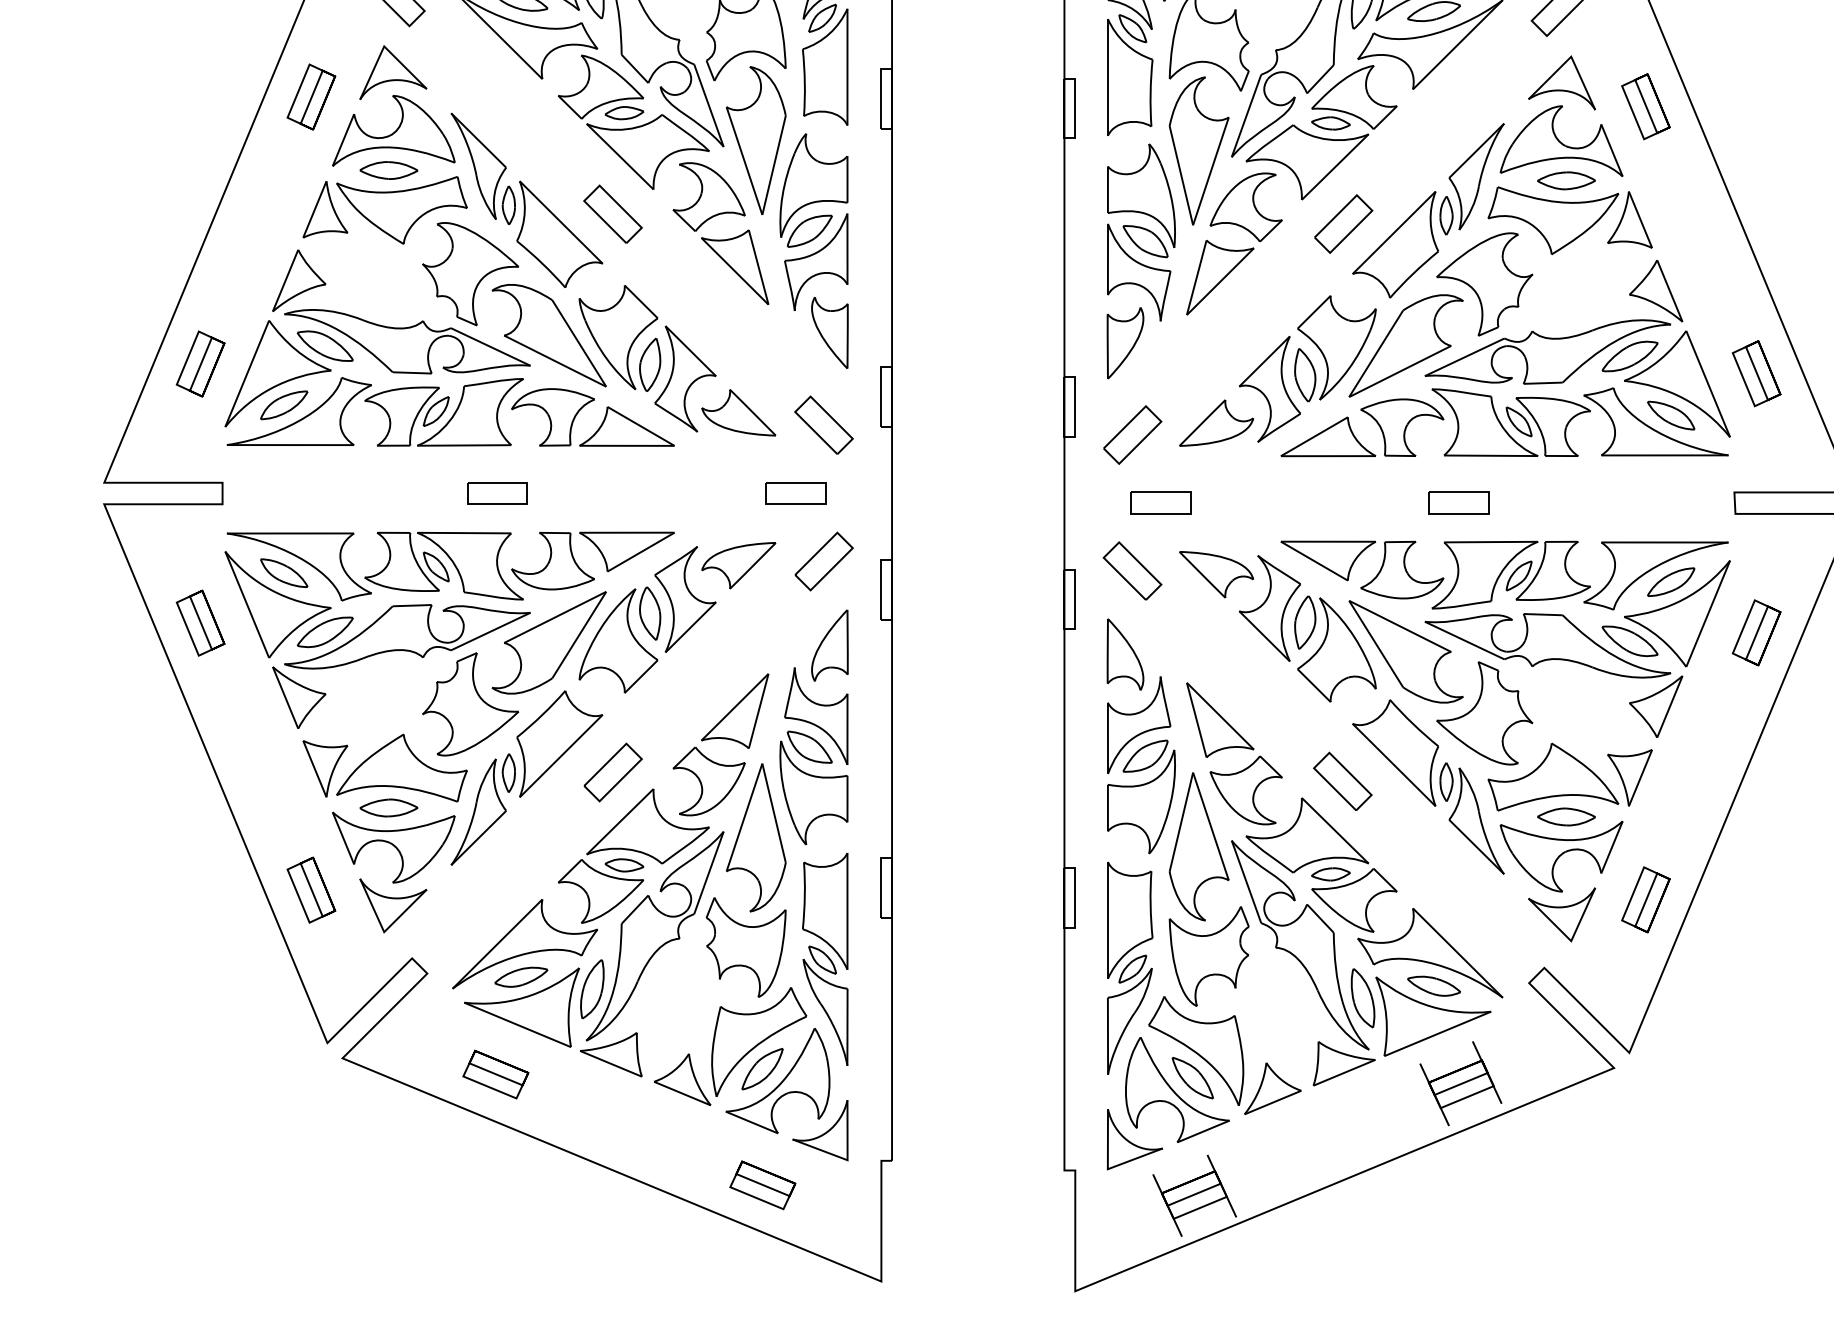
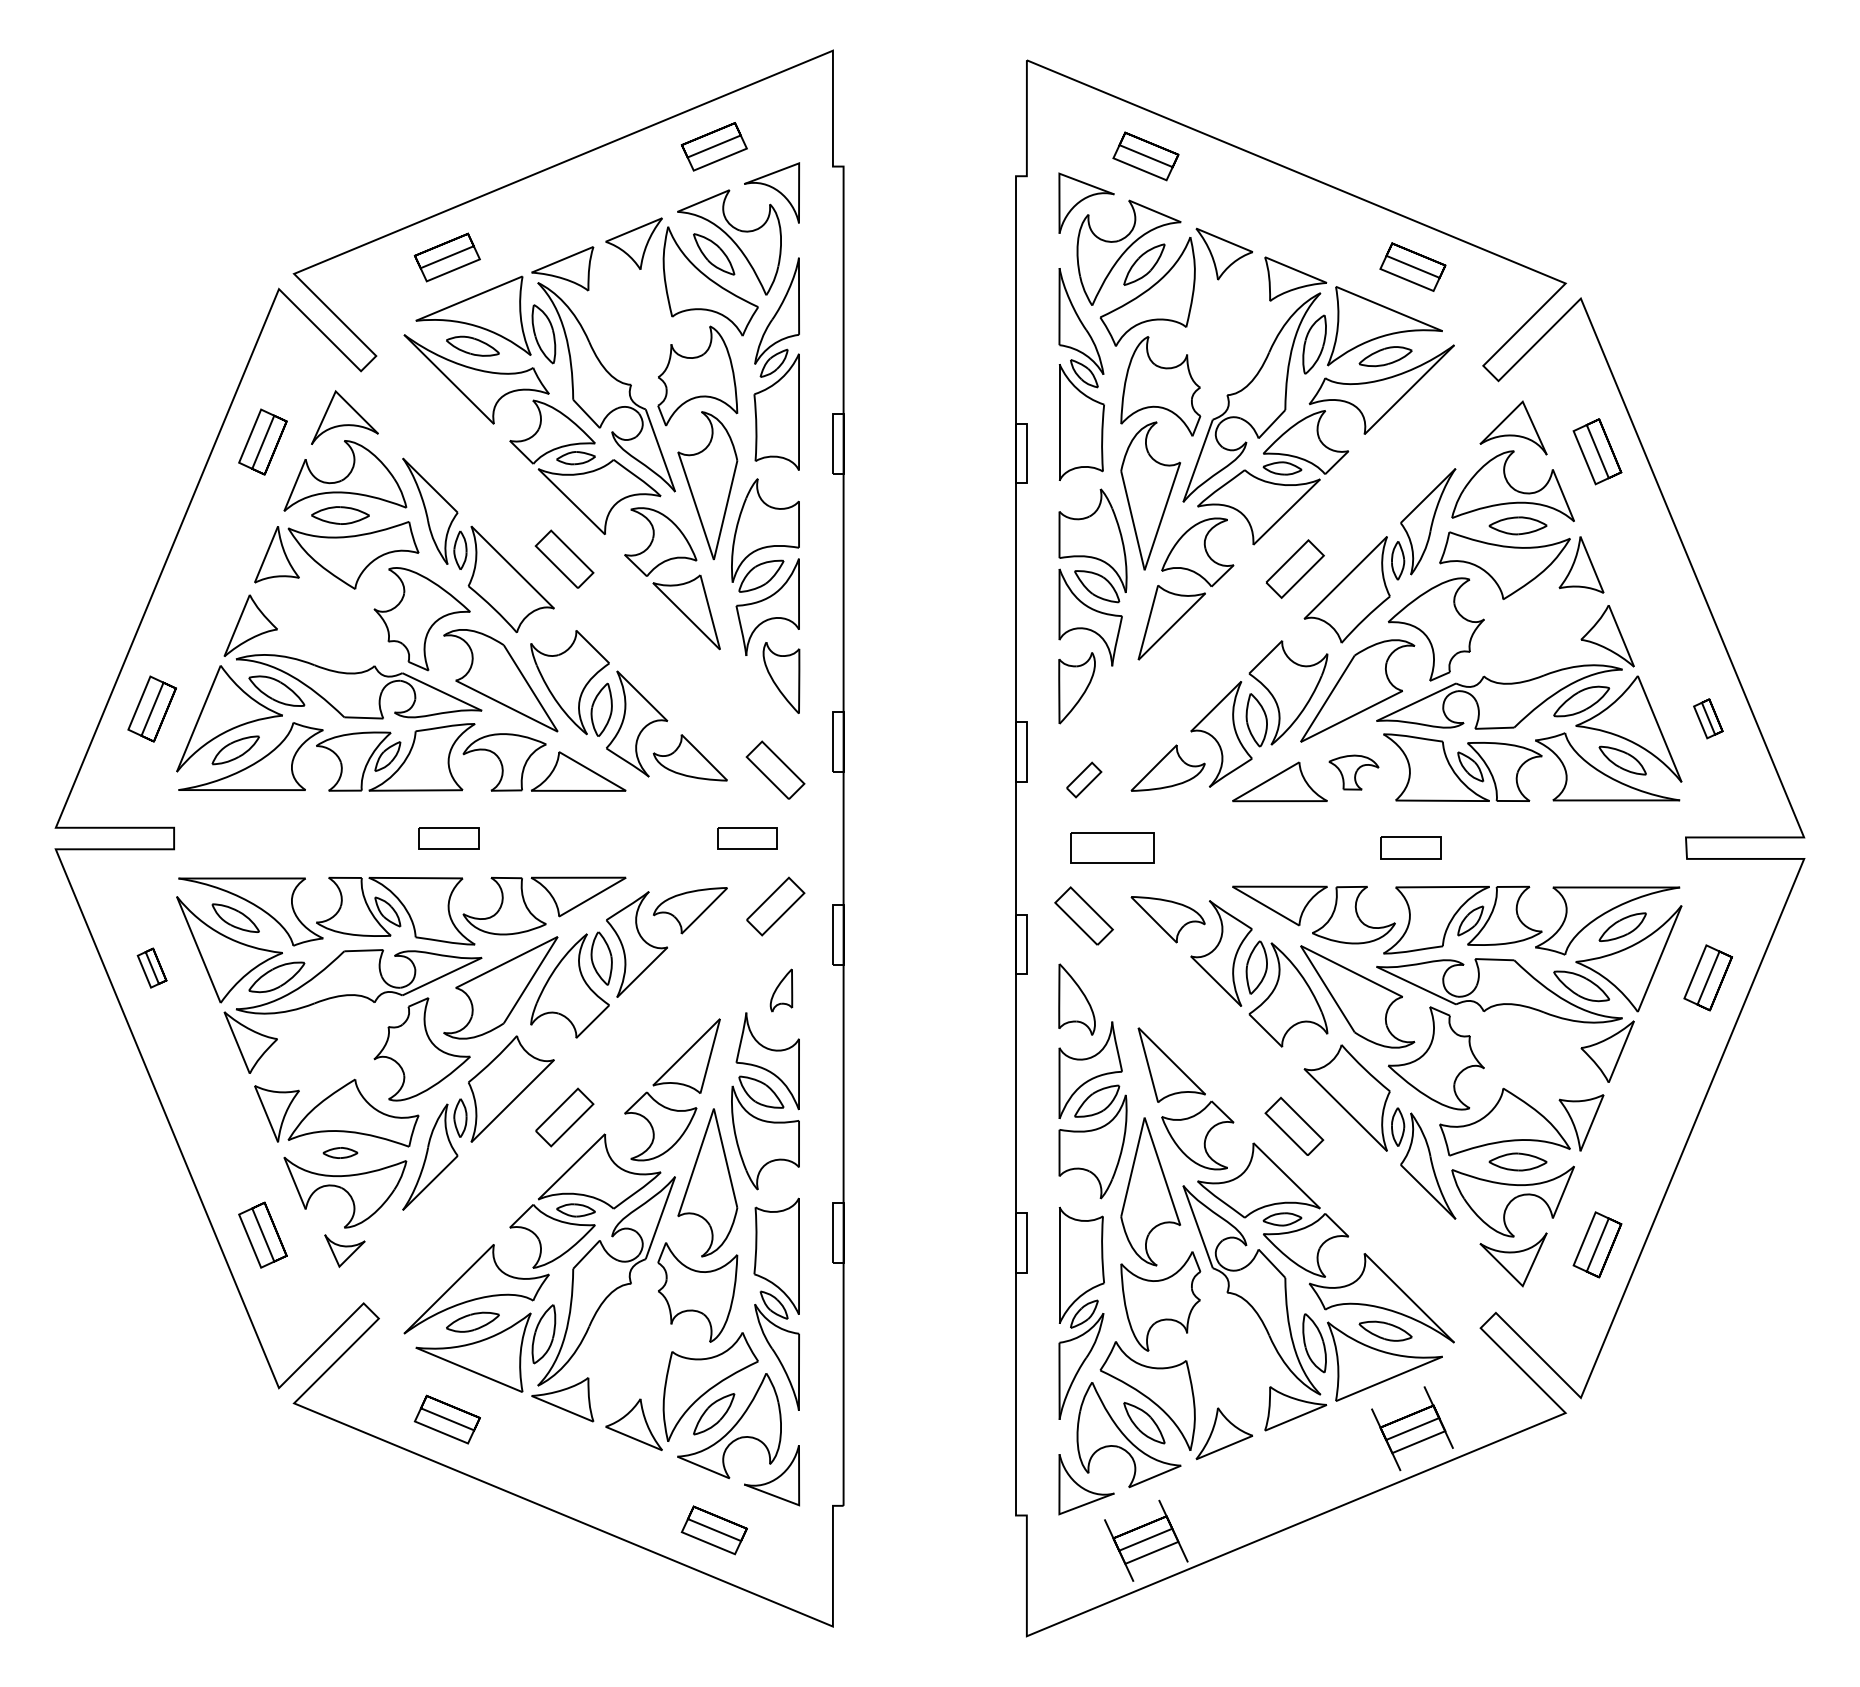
part: (1756, 373) -> (1708, 718), size x0.6
part: (1401, 427) -> (1353, 772), size x0.6
part: (1131, 434) -> (1083, 779), size x0.6
part: (1159, 502) -> (1111, 847), size x1.4
part: (199, 622) -> (151, 967), size x0.6
part: (829, 645) -> (781, 990), size x0.6
part: (388, 807) -> (340, 1152), size x0.6
part: (392, 905) -> (344, 1250), size x0.6

